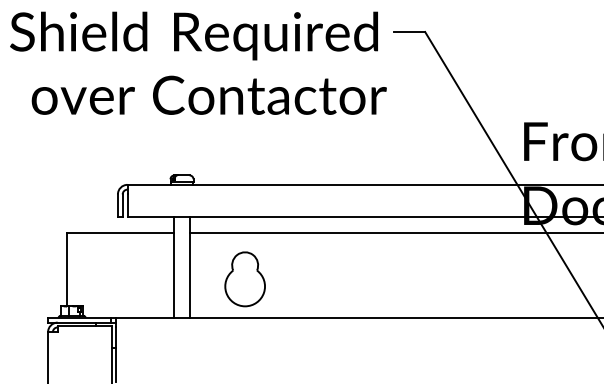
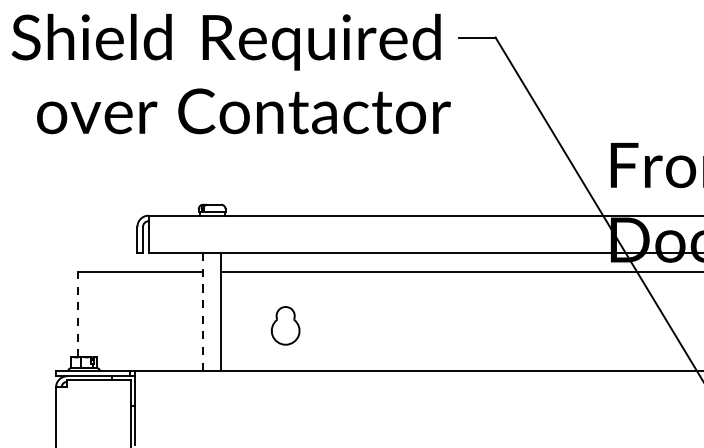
line: (174, 266) -> (203, 310), solid -> dashed
line: (66, 269) -> (77, 314), solid -> dashed
part: (244, 279) -> (284, 325), size x0.6

